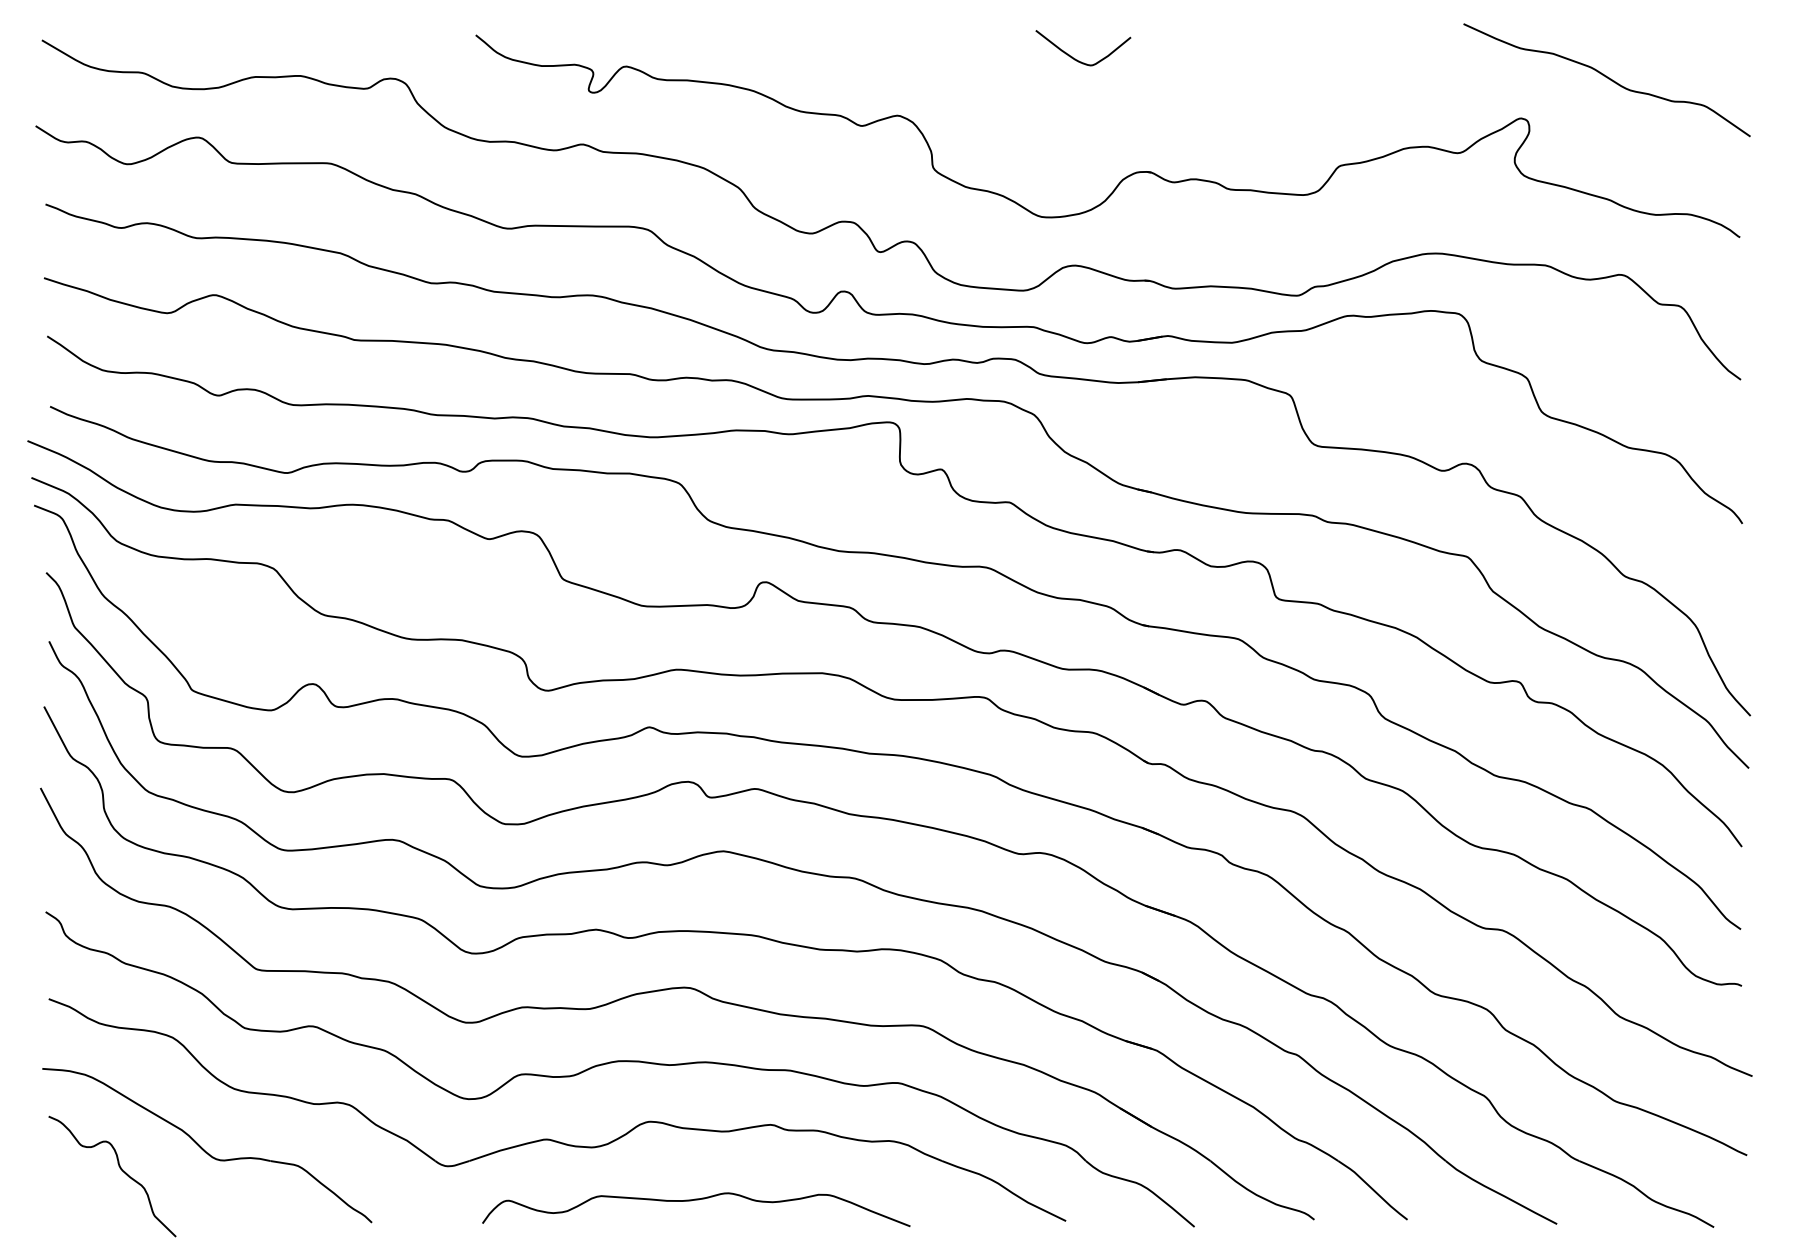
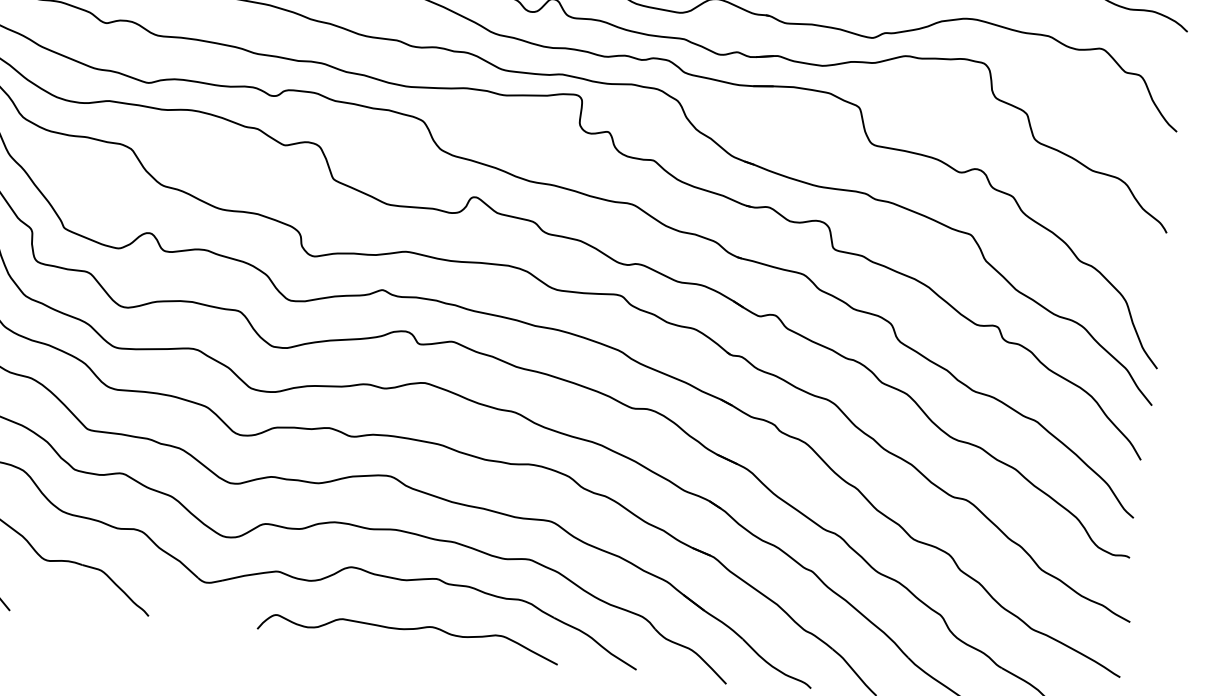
curve: (696, 1200) -> (409, 629), moved

